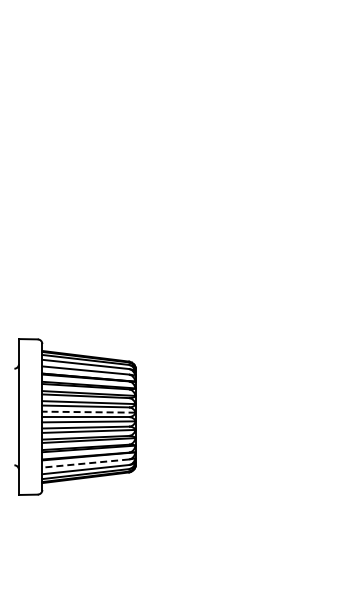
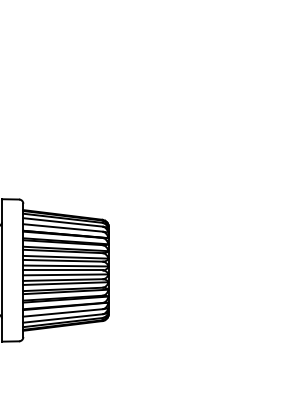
line: (88, 412) -> (65, 266), dashed -> solid
line: (85, 463) -> (62, 312), dashed -> solid

